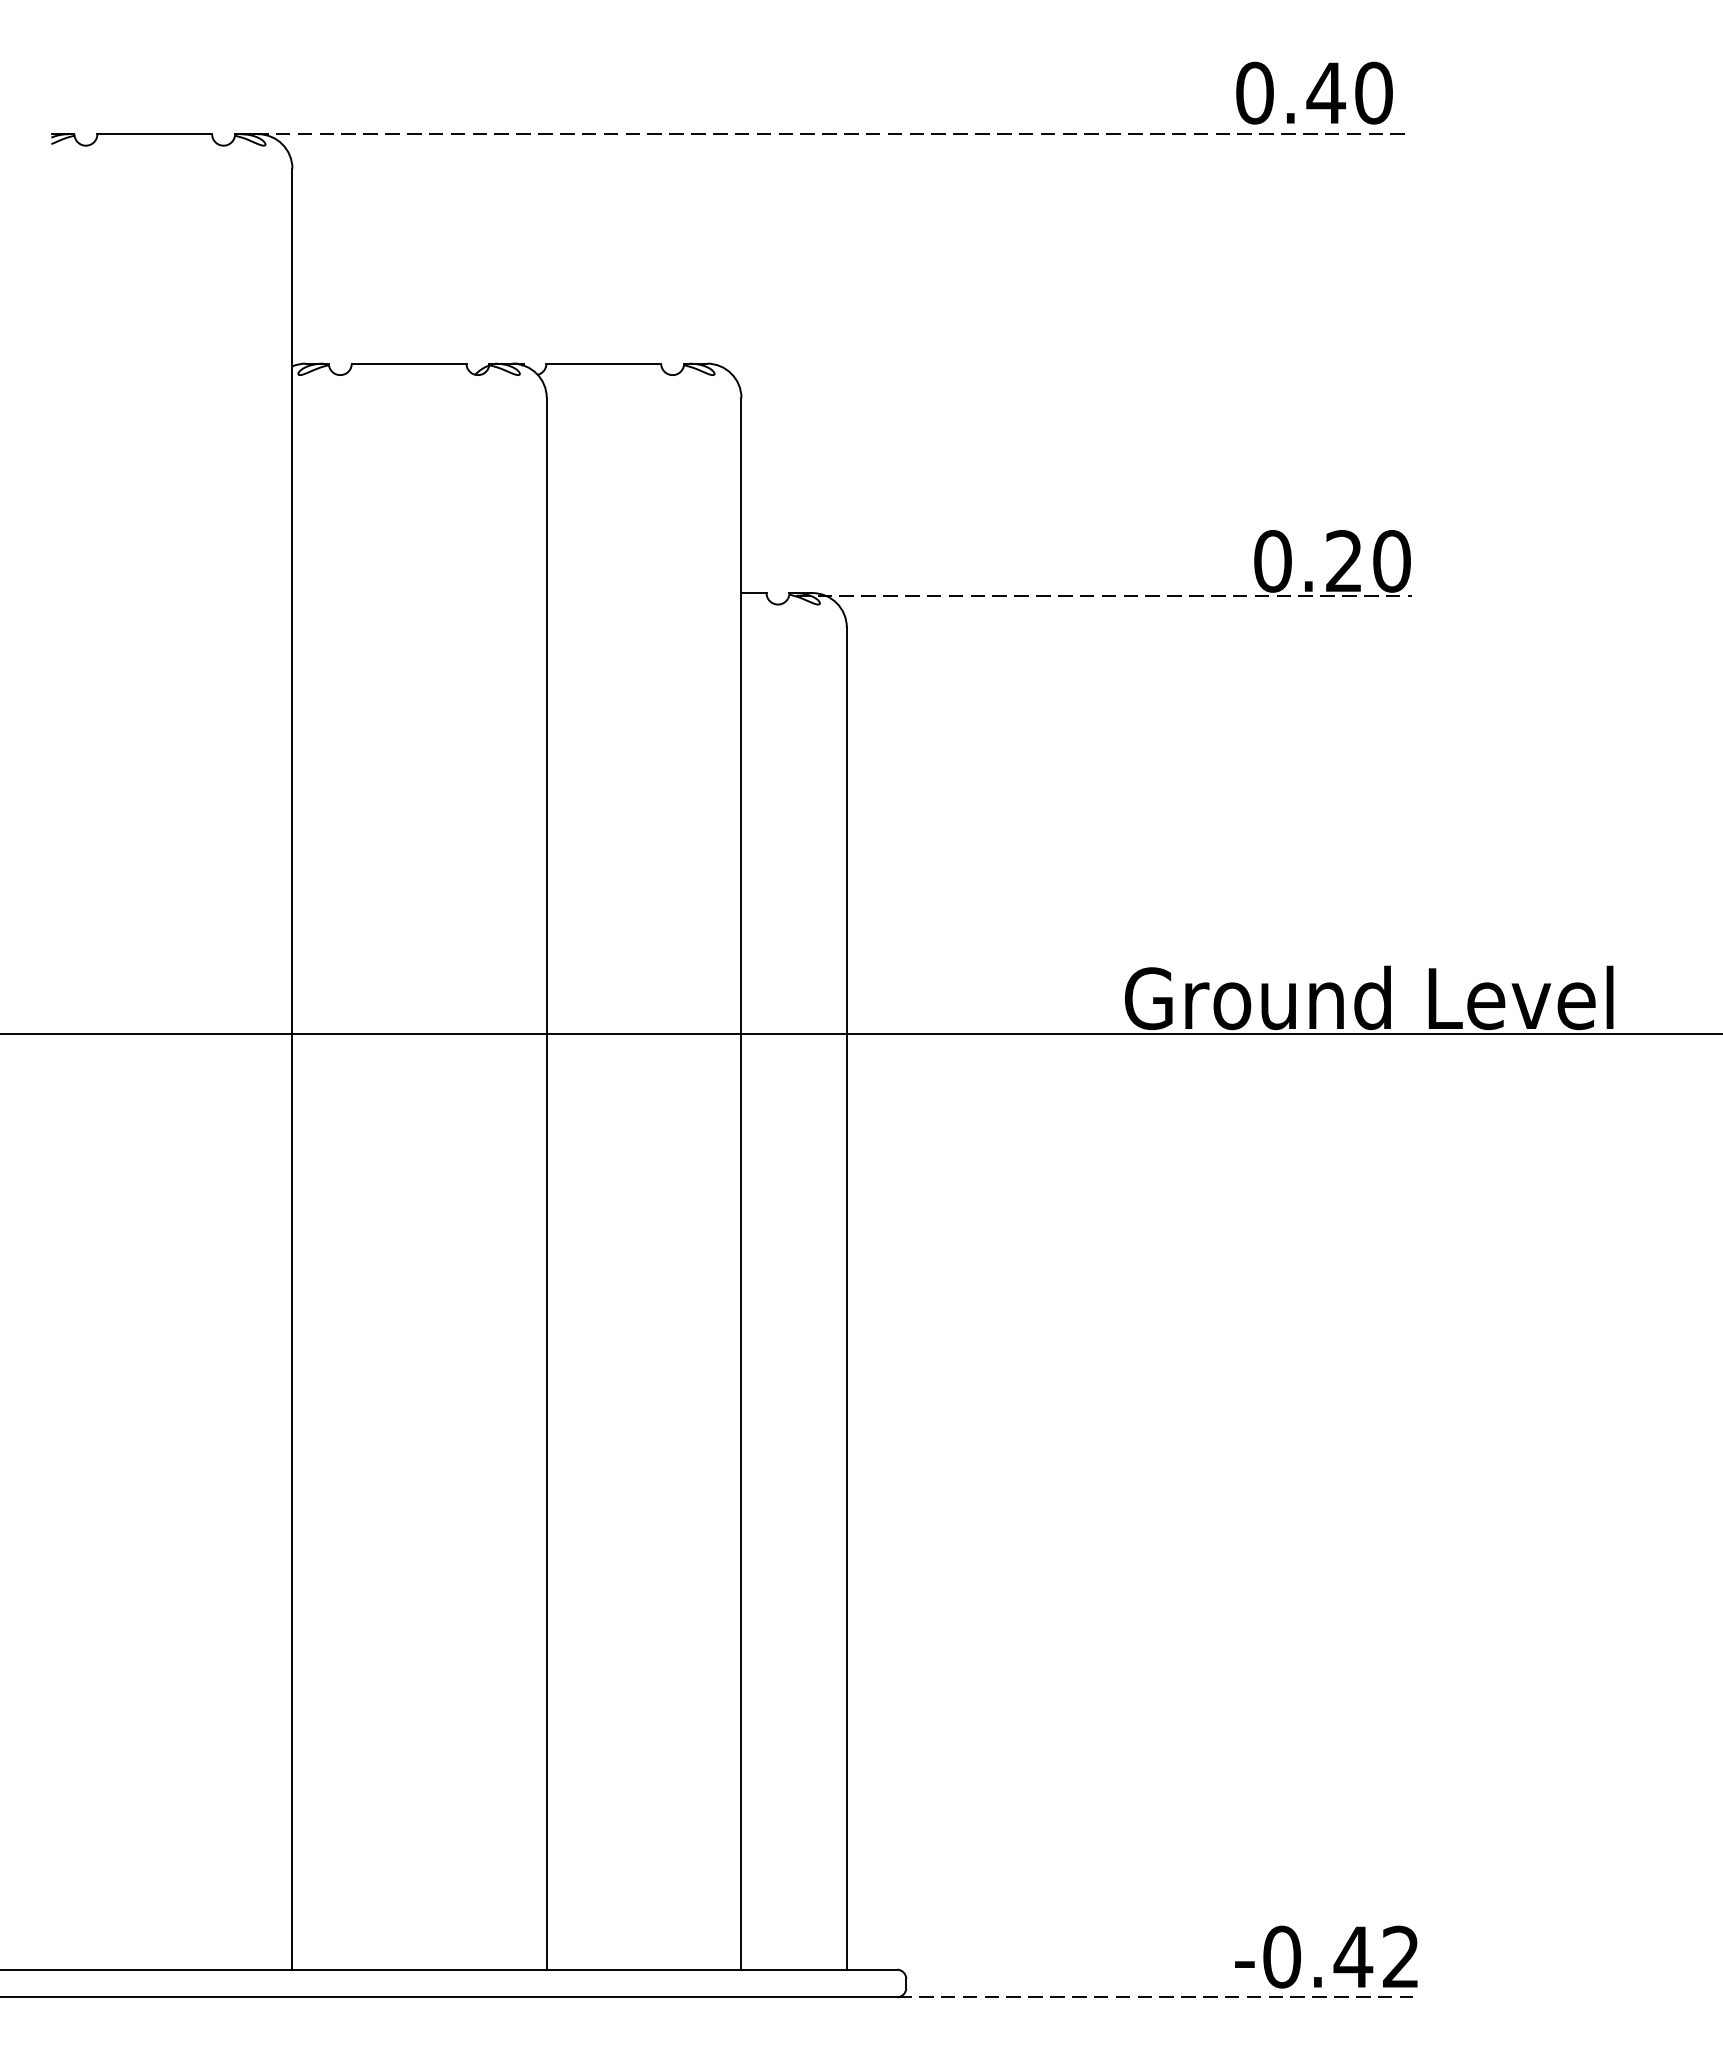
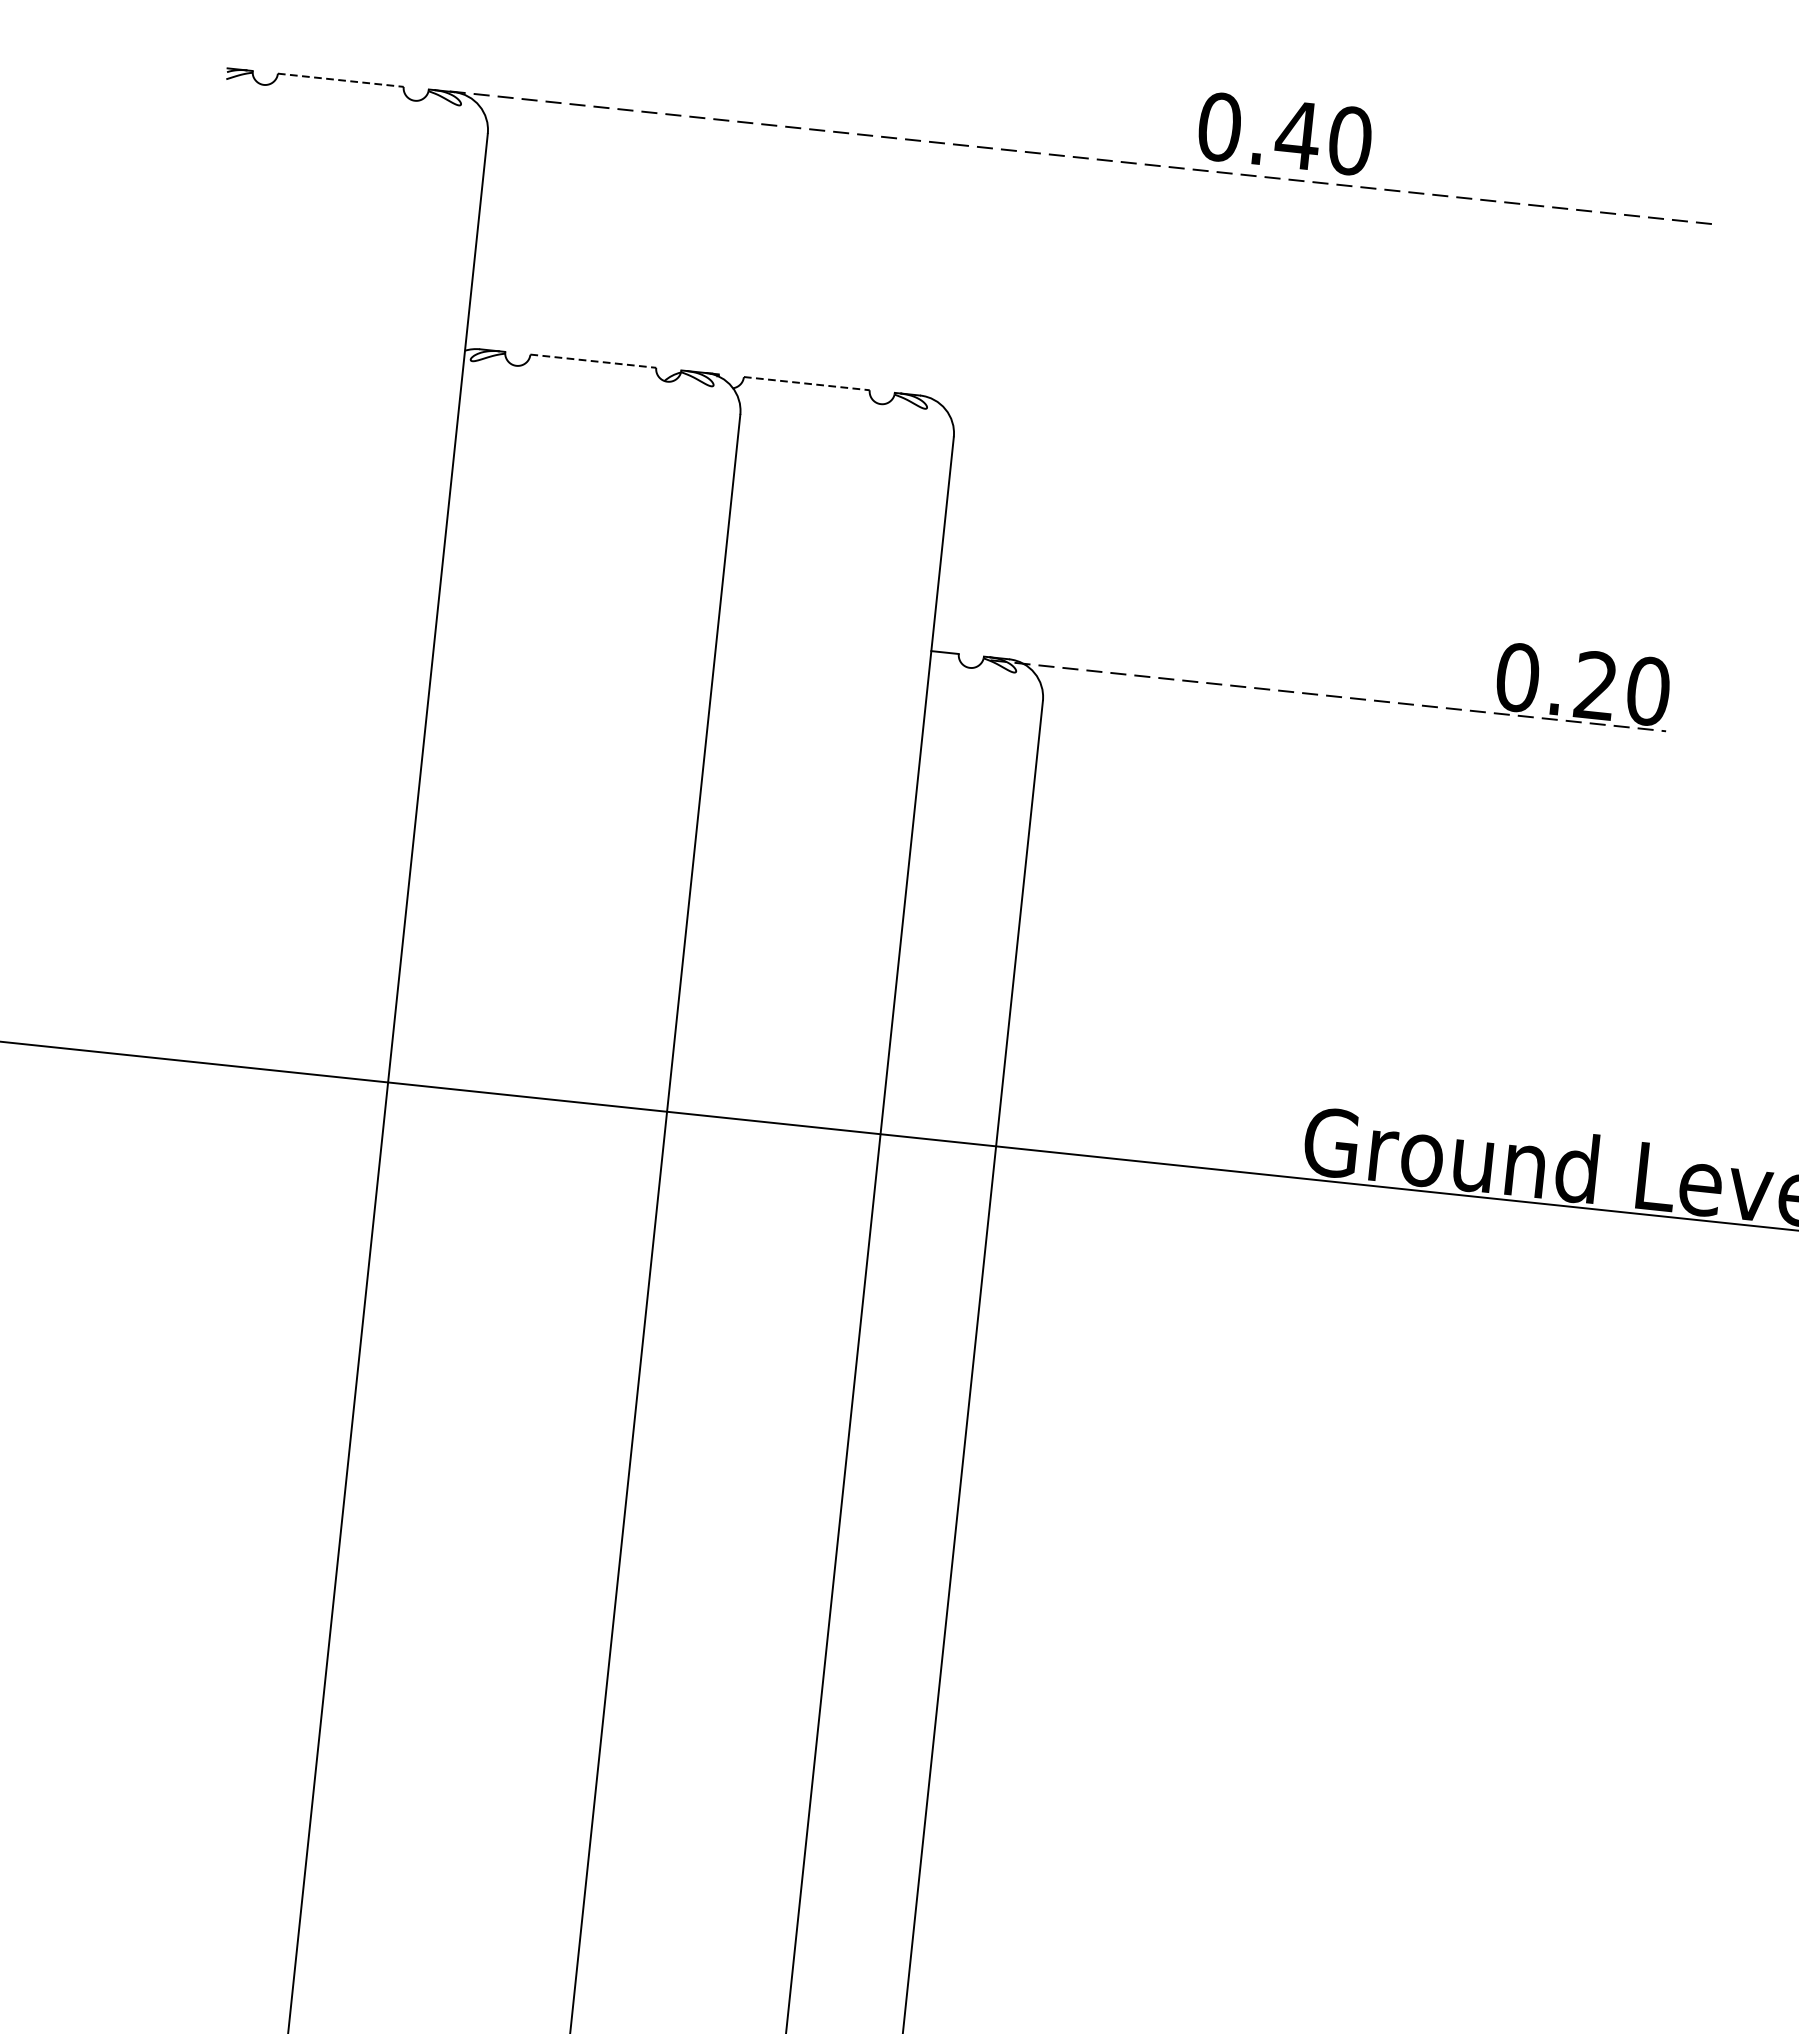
text: (1314, 92) -> (1285, 133), moved
line: (155, 134) -> (341, 80), solid -> dashed
line: (409, 363) -> (593, 361), solid -> dashed
line: (604, 363) -> (807, 383), solid -> dashed

